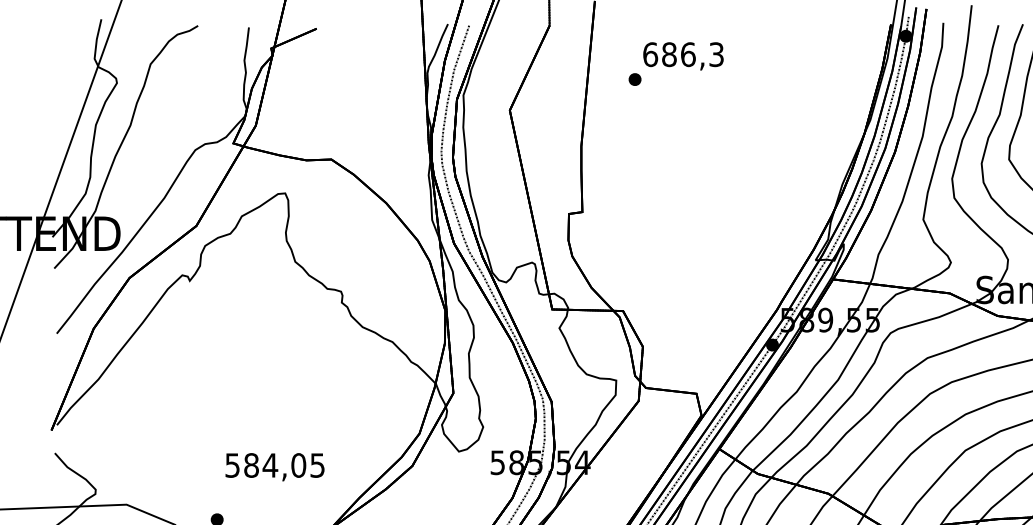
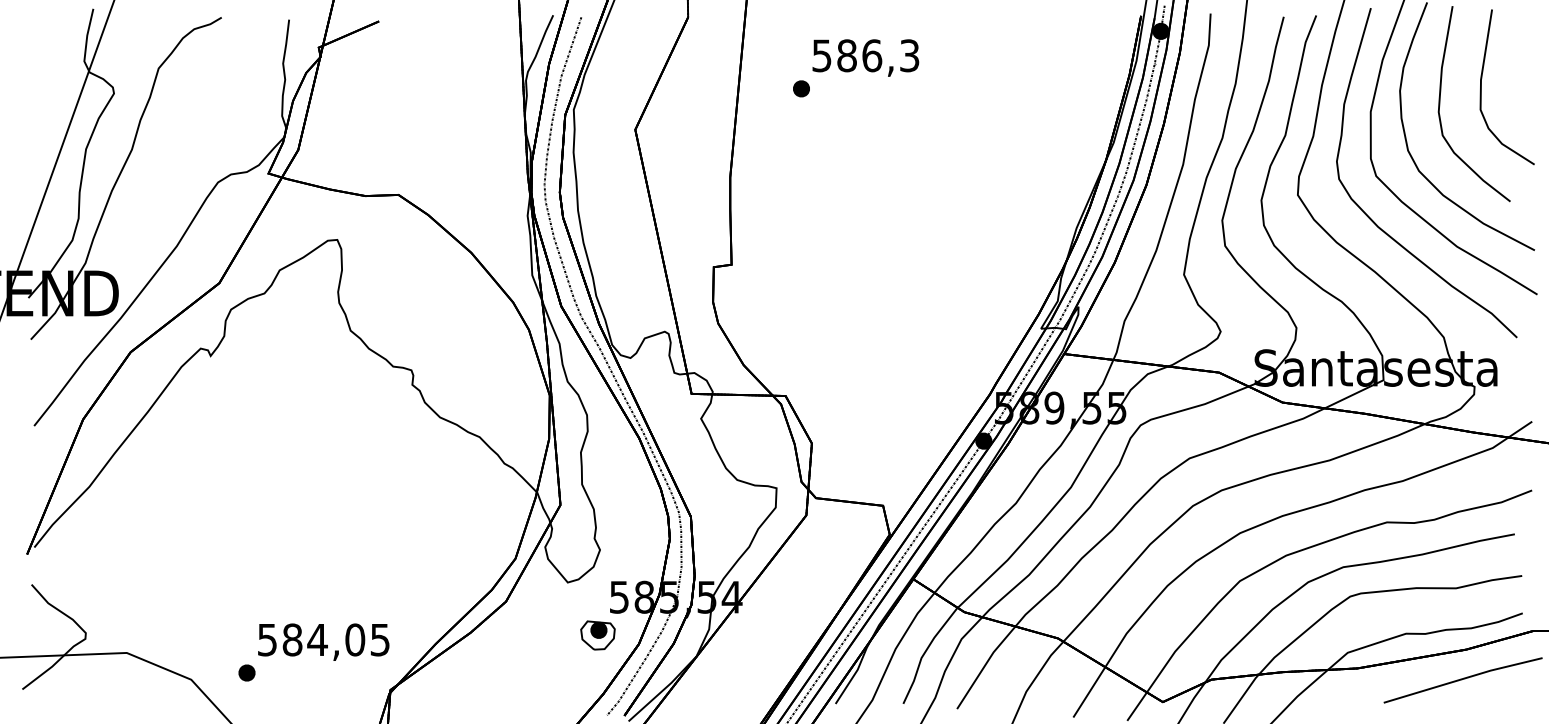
text: (650, 54) -> (822, 55), 686,3 -> 586,3
text: (274, 466) -> (323, 641), moved
part: (481, 491) -> (597, 635), added

